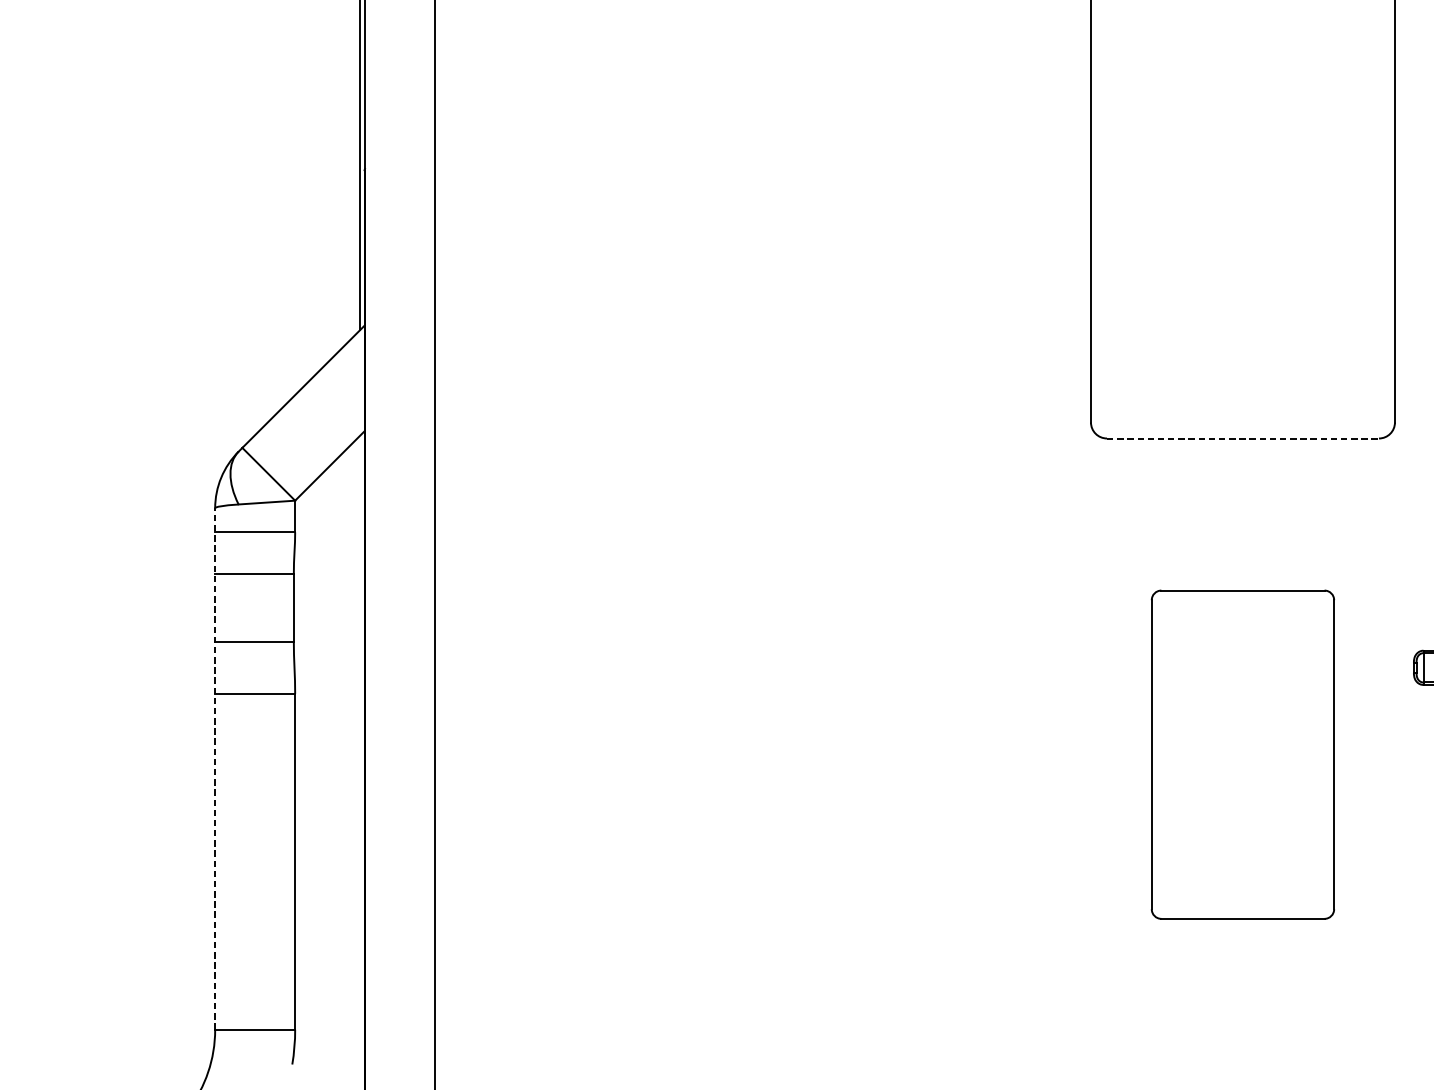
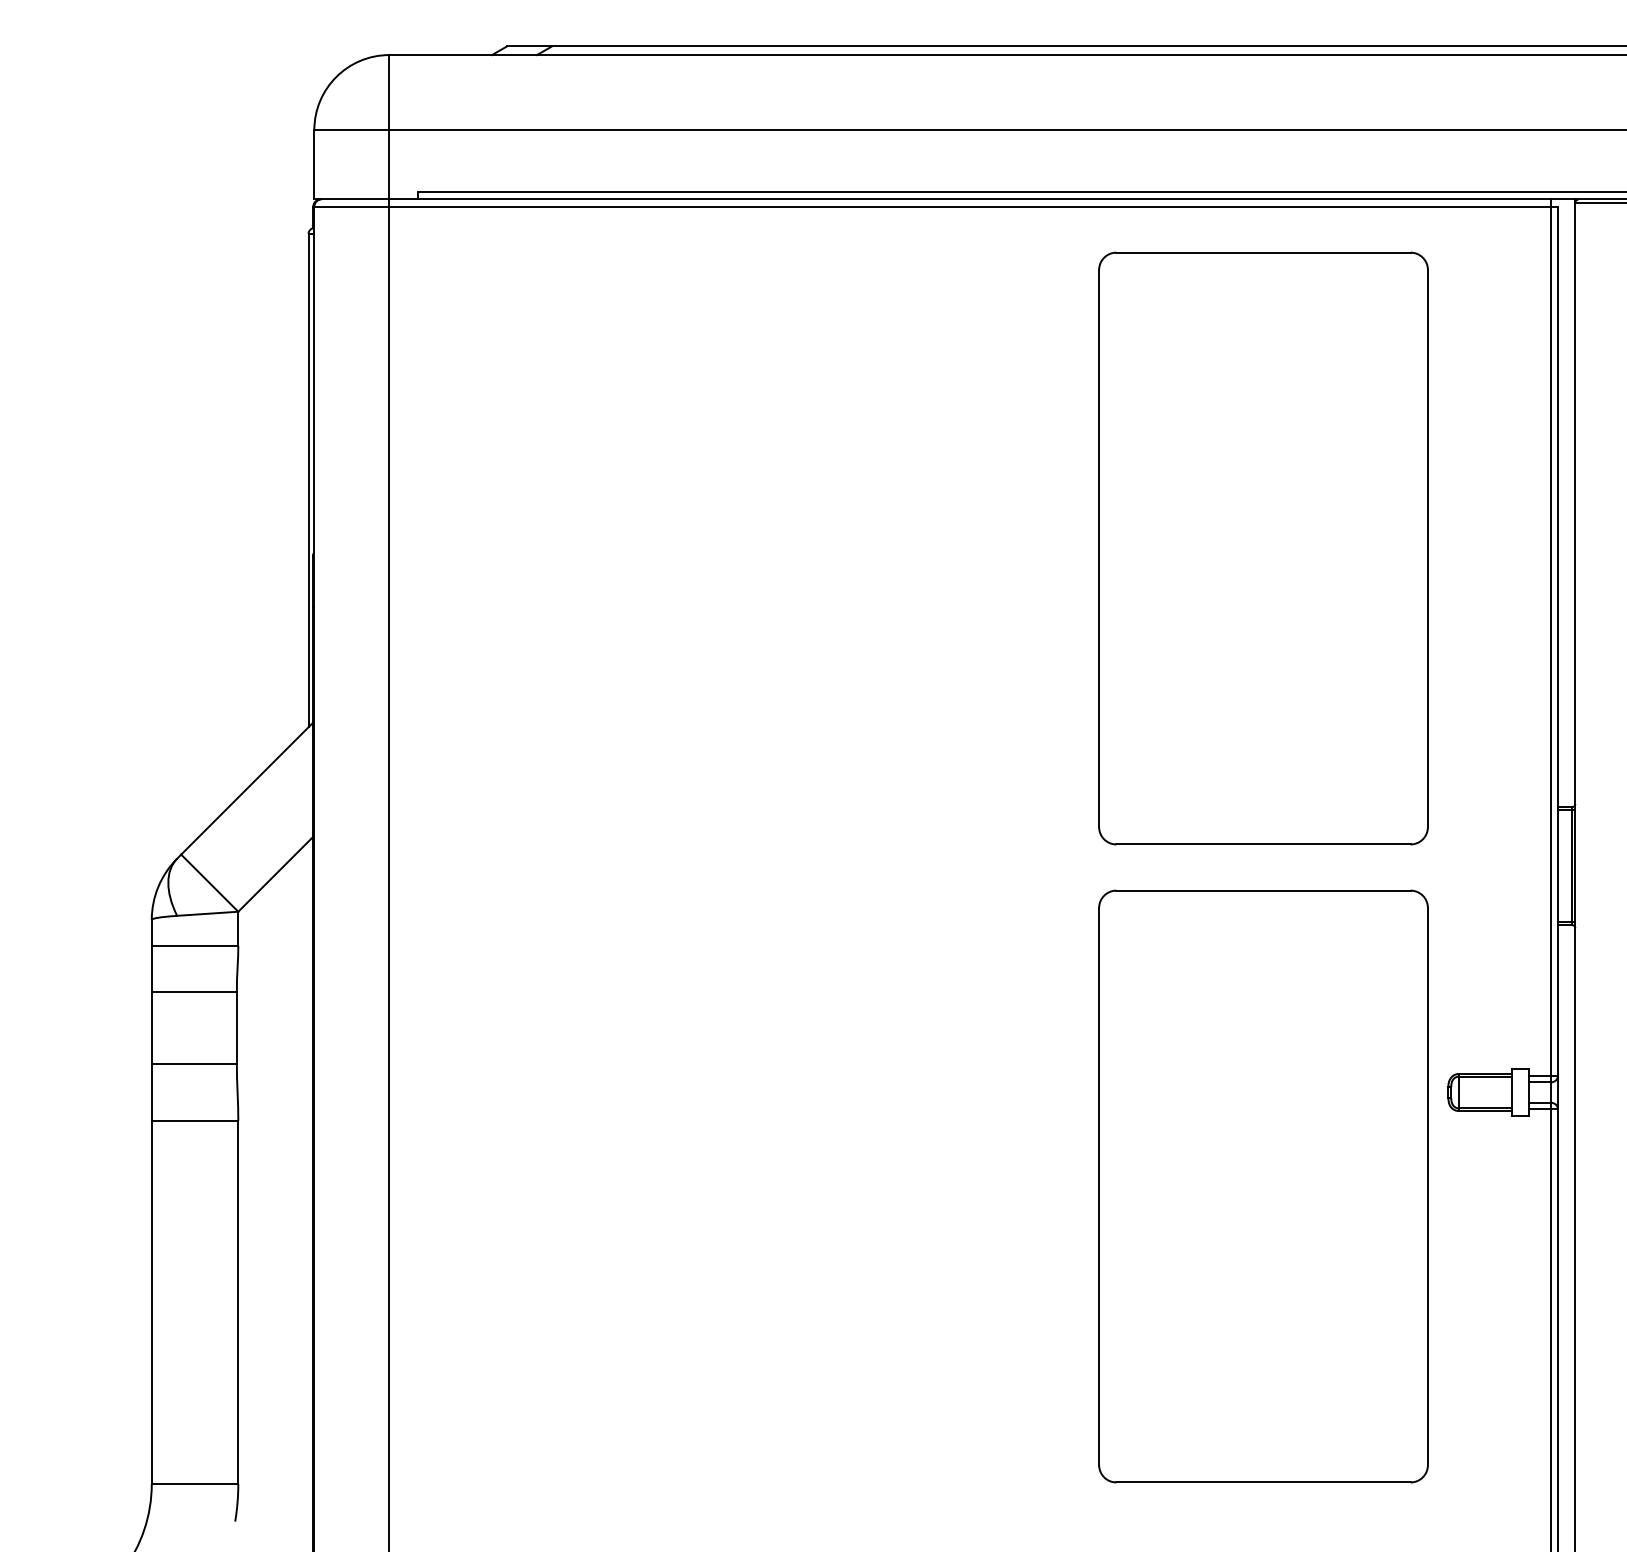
line: (1243, 438) -> (1264, 844), dashed -> solid
part: (1242, 754) -> (1263, 1186), size x1.67
line: (214, 768) -> (151, 1201), dashed -> solid

